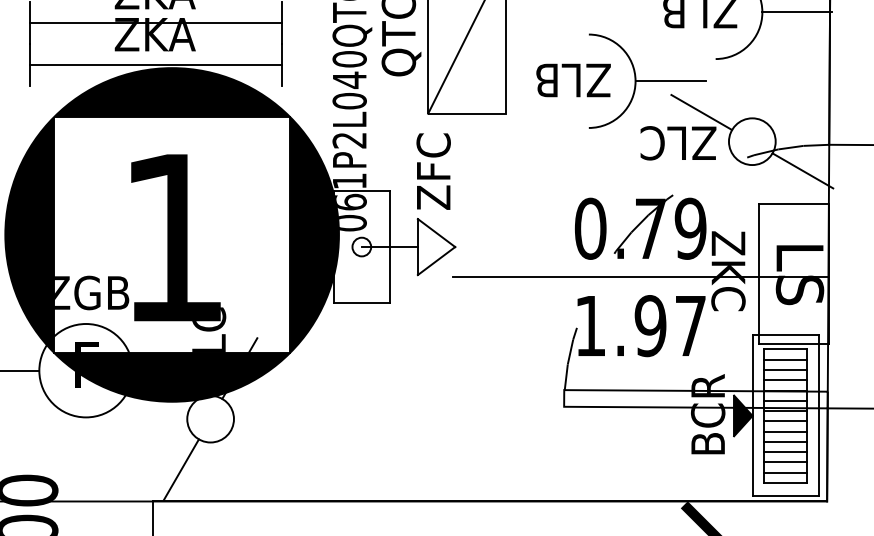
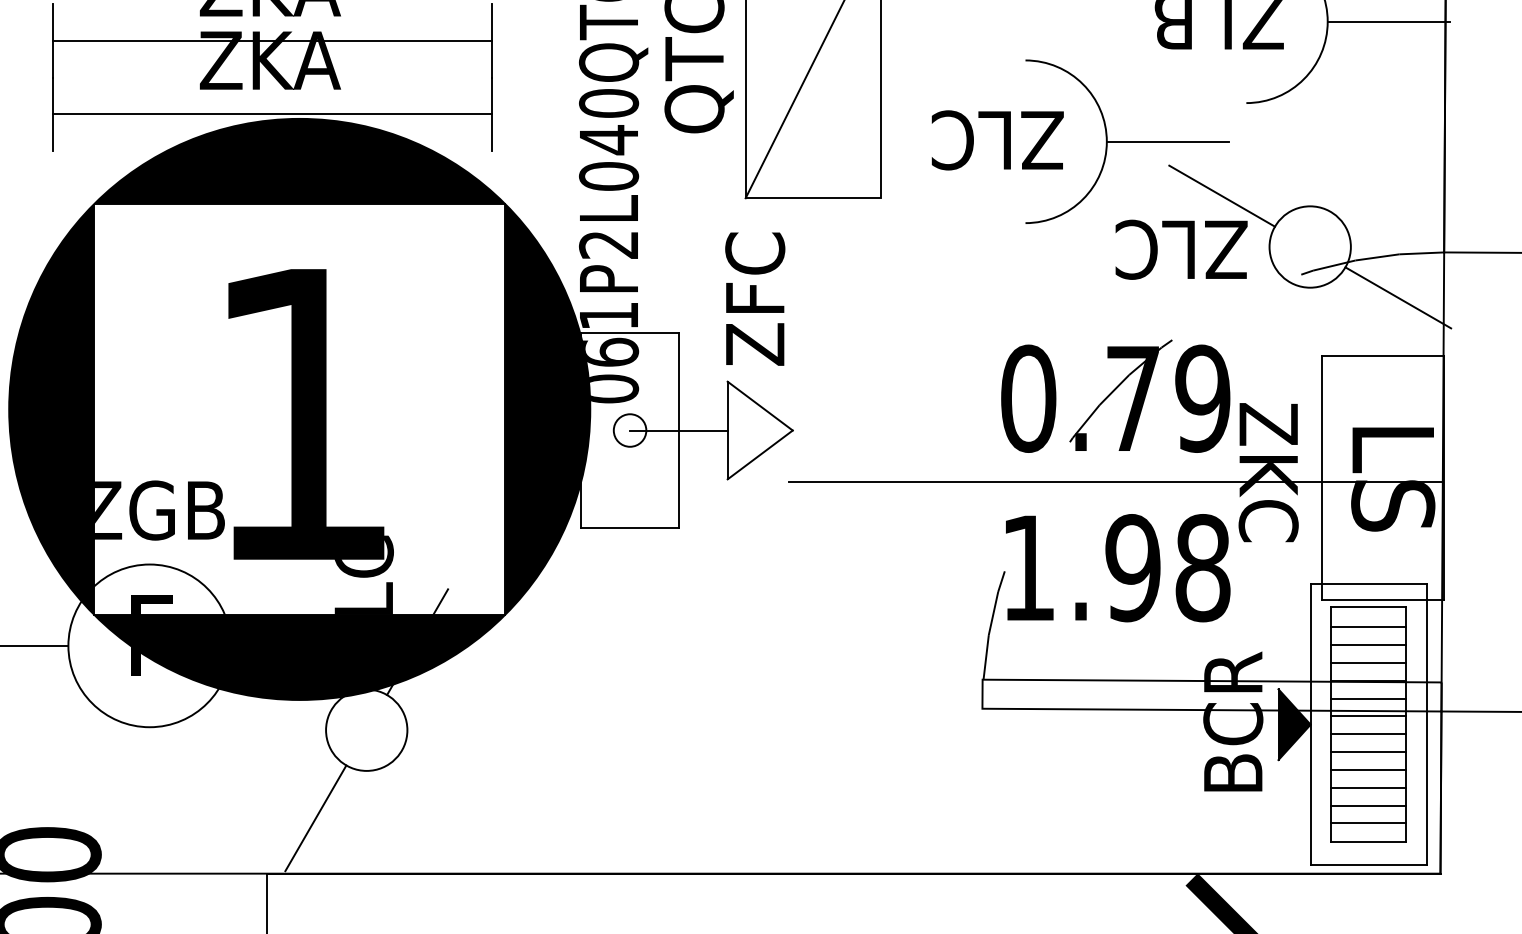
text: (547, 80) -> (953, 140), ZLB -> ZLC
text: (690, 326) -> (1202, 568), 1.97 -> 1.98

